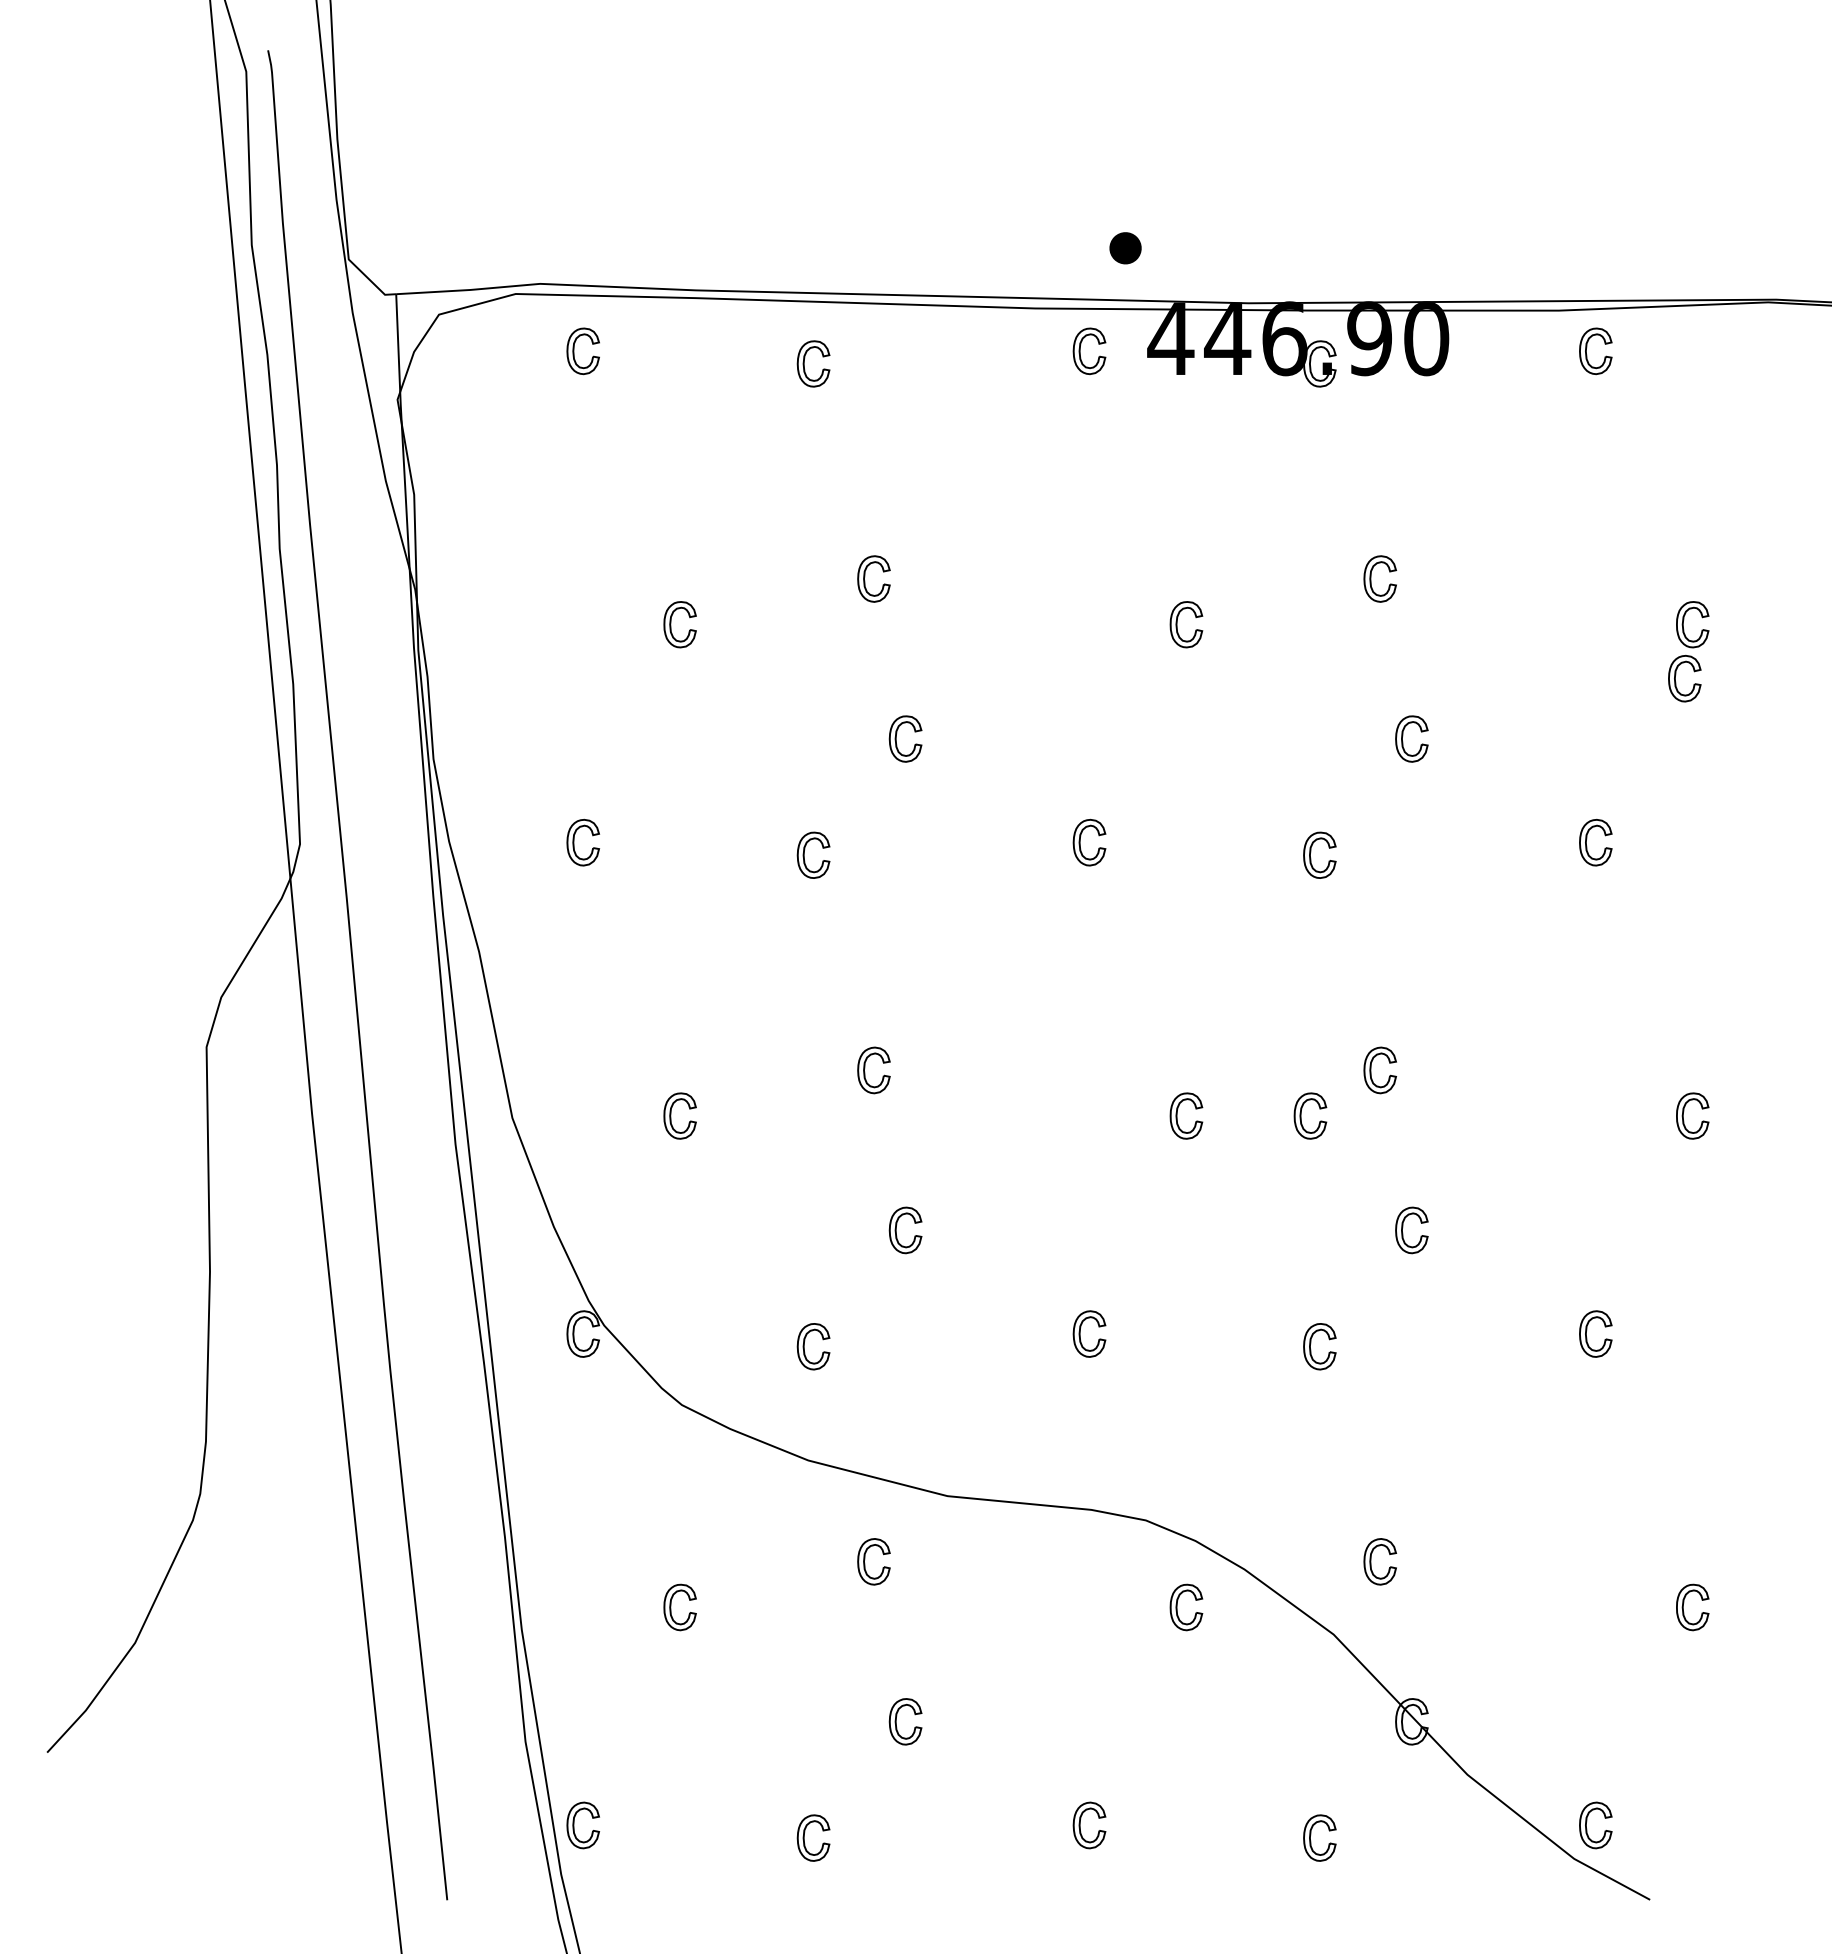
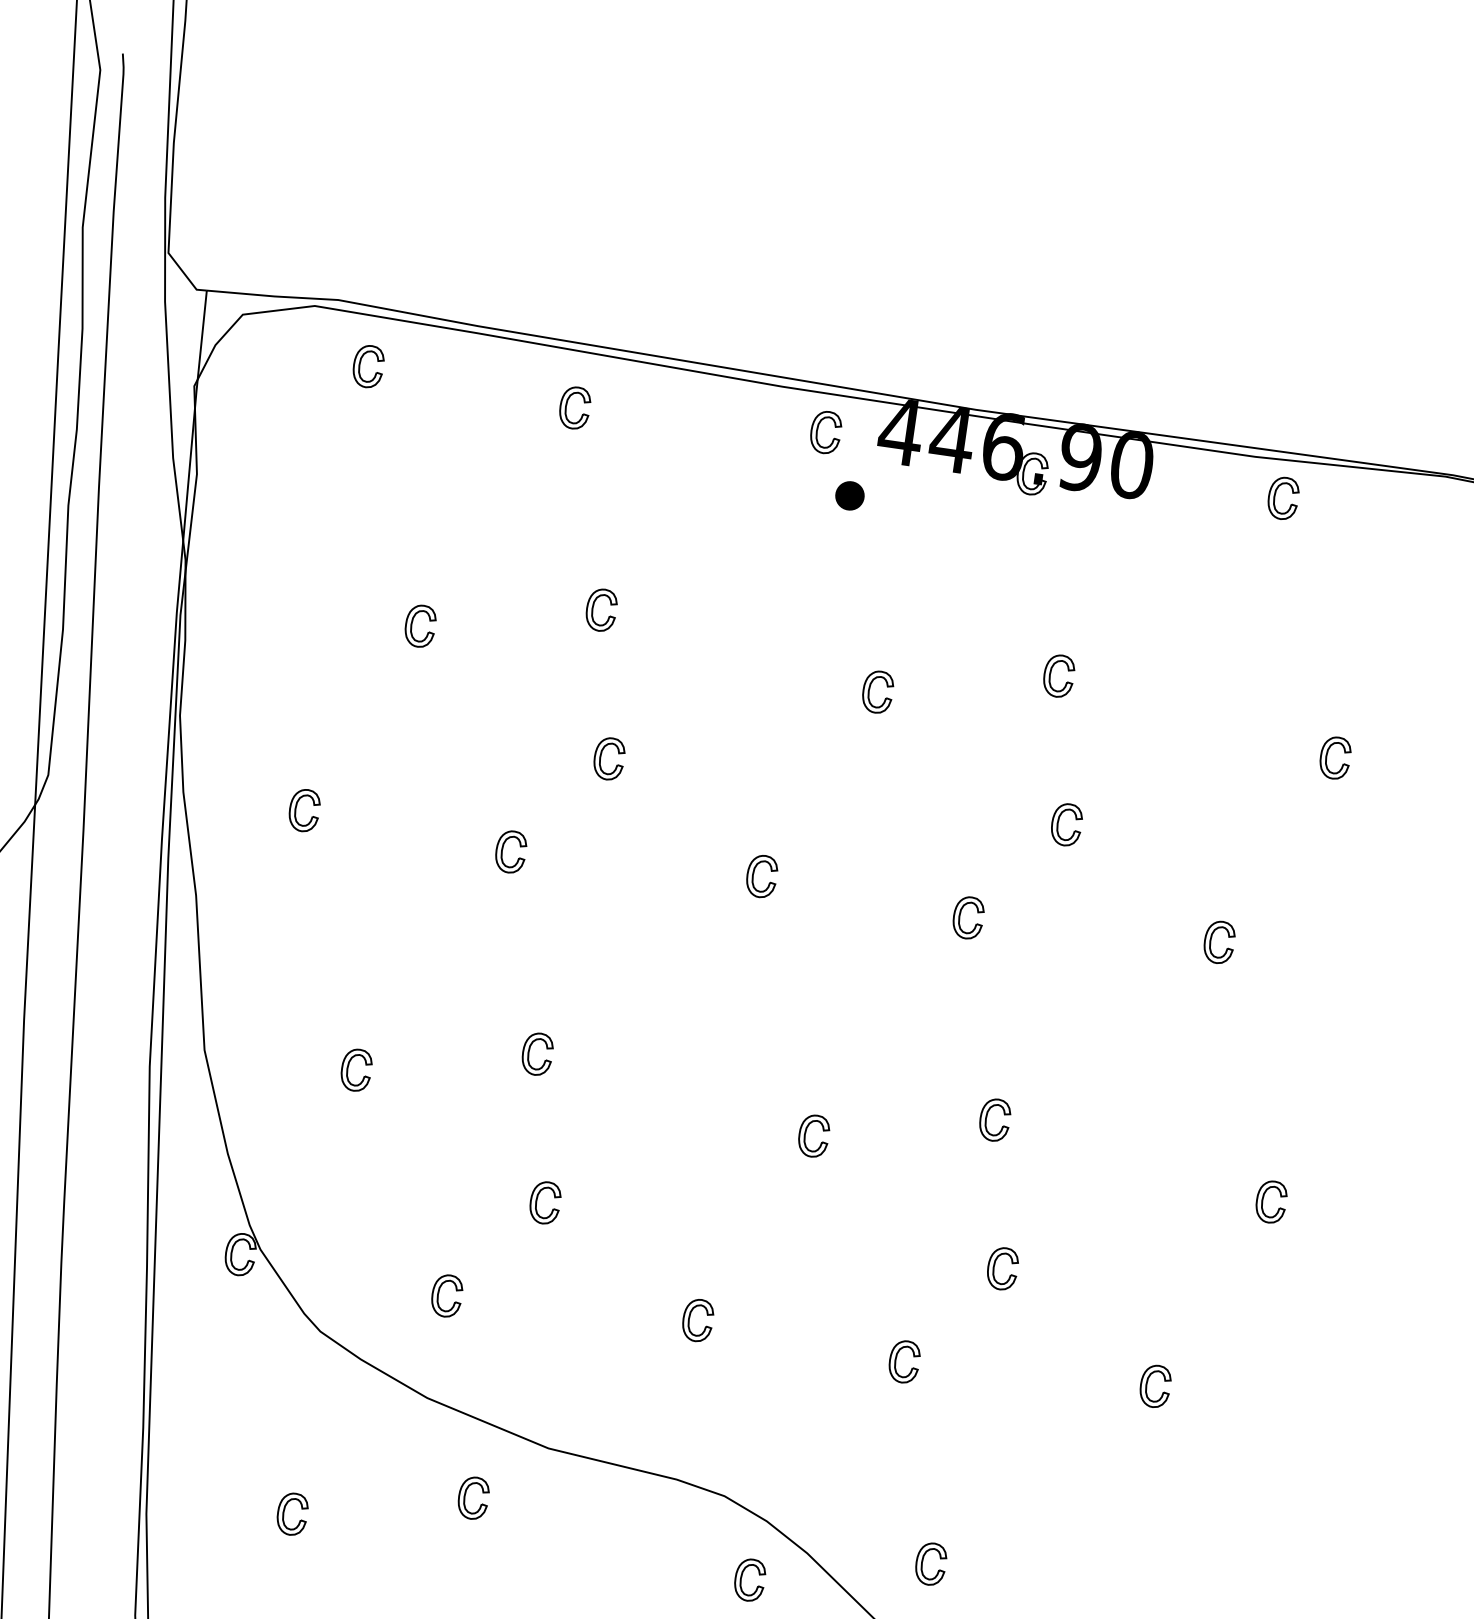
part: (1125, 248) -> (849, 496), moved
part: (1676, 674) -> (1314, 800), removed
part: (1301, 1115) -> (917, 1150), removed

